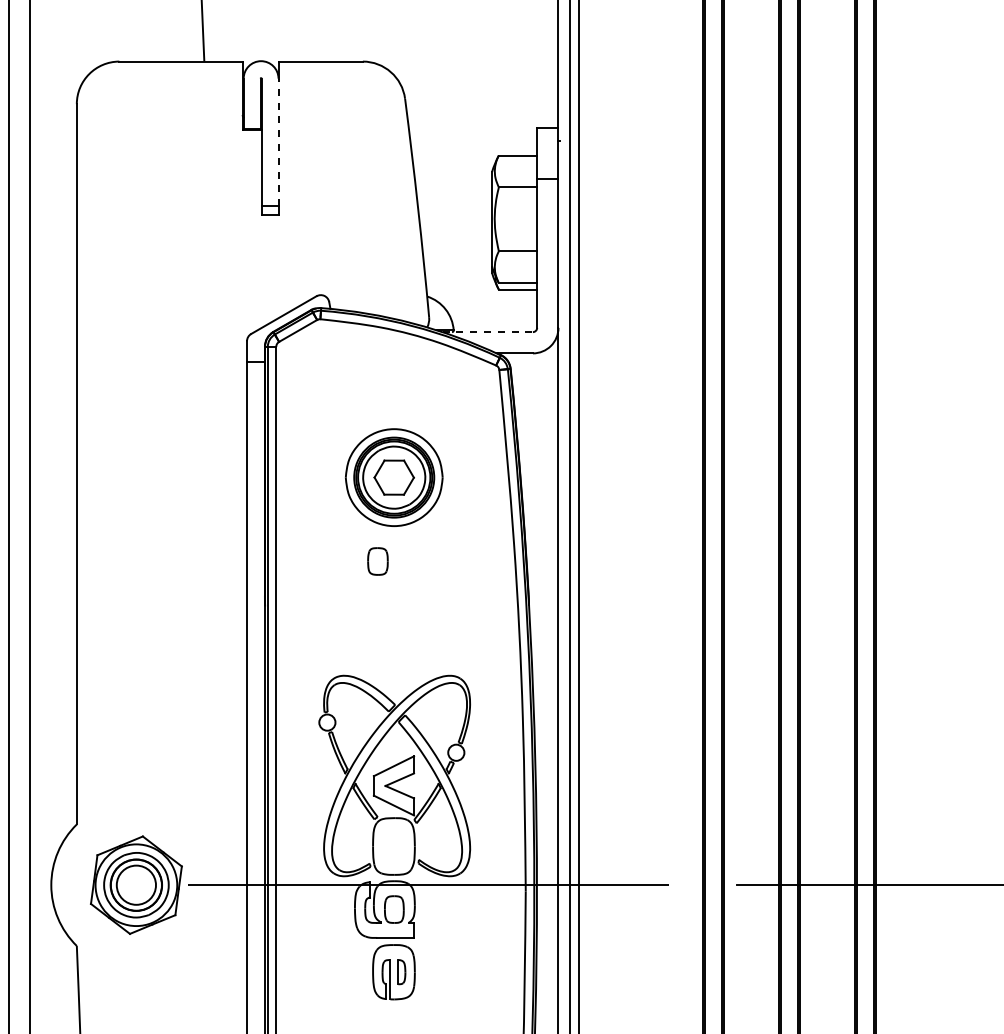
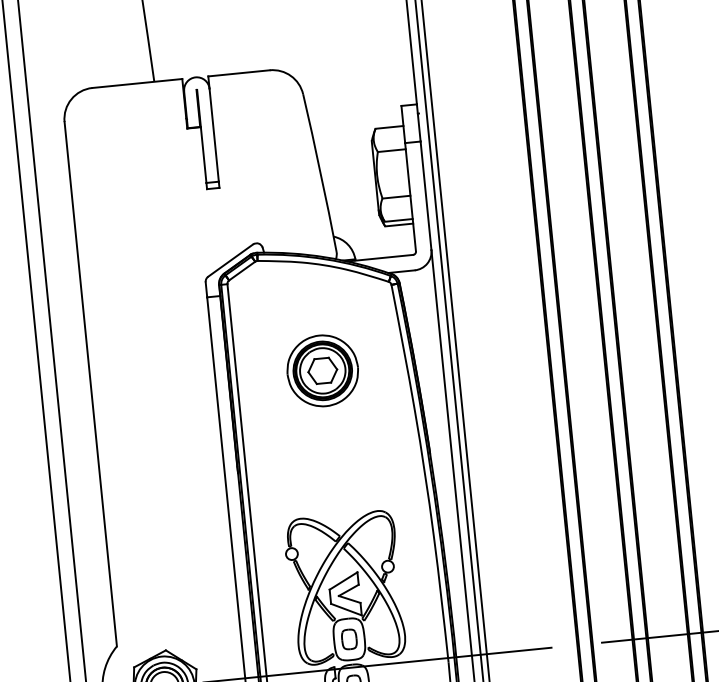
line: (278, 142) -> (214, 135), dashed -> solid
line: (488, 332) -> (380, 258), dashed -> solid
part: (377, 561) -> (349, 639), moved

